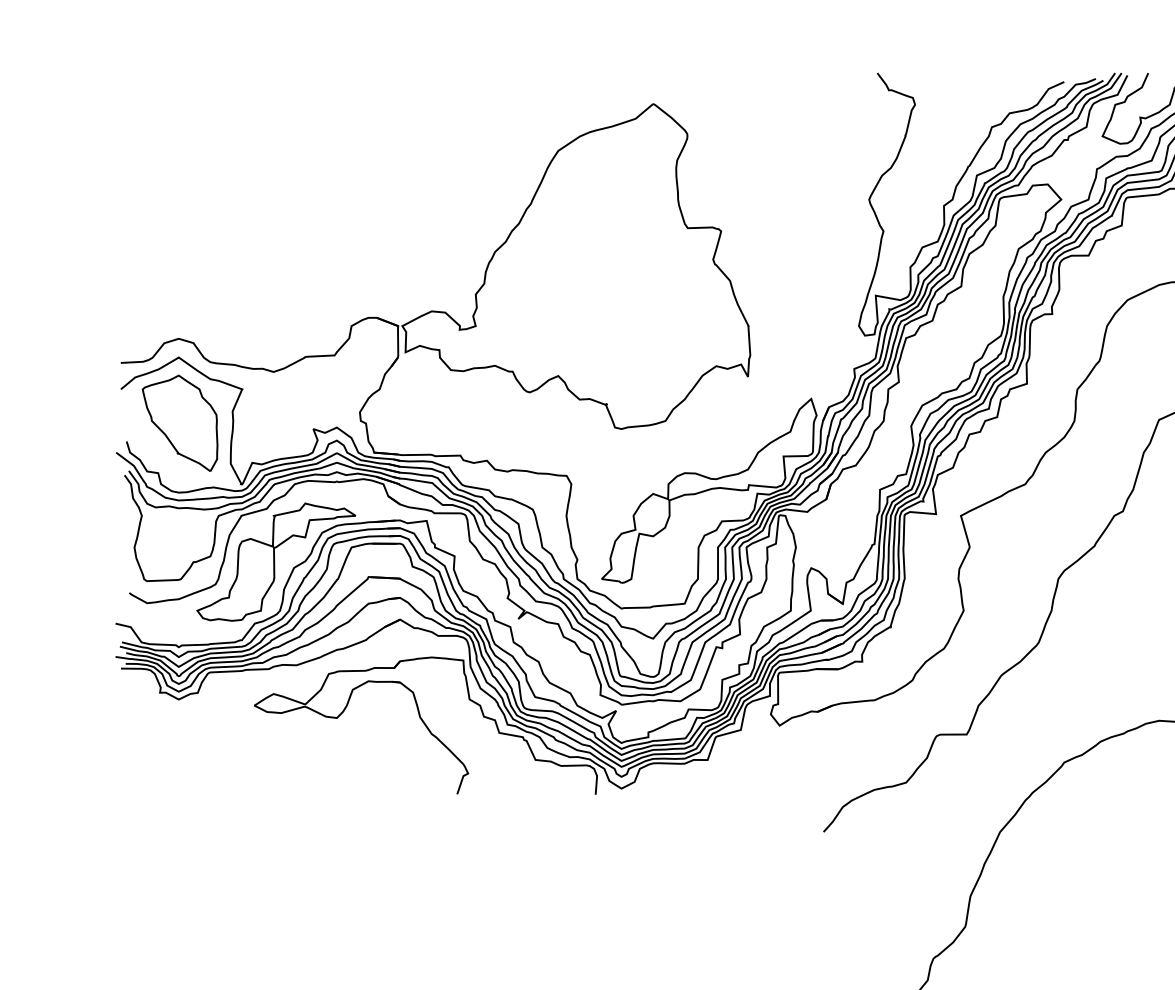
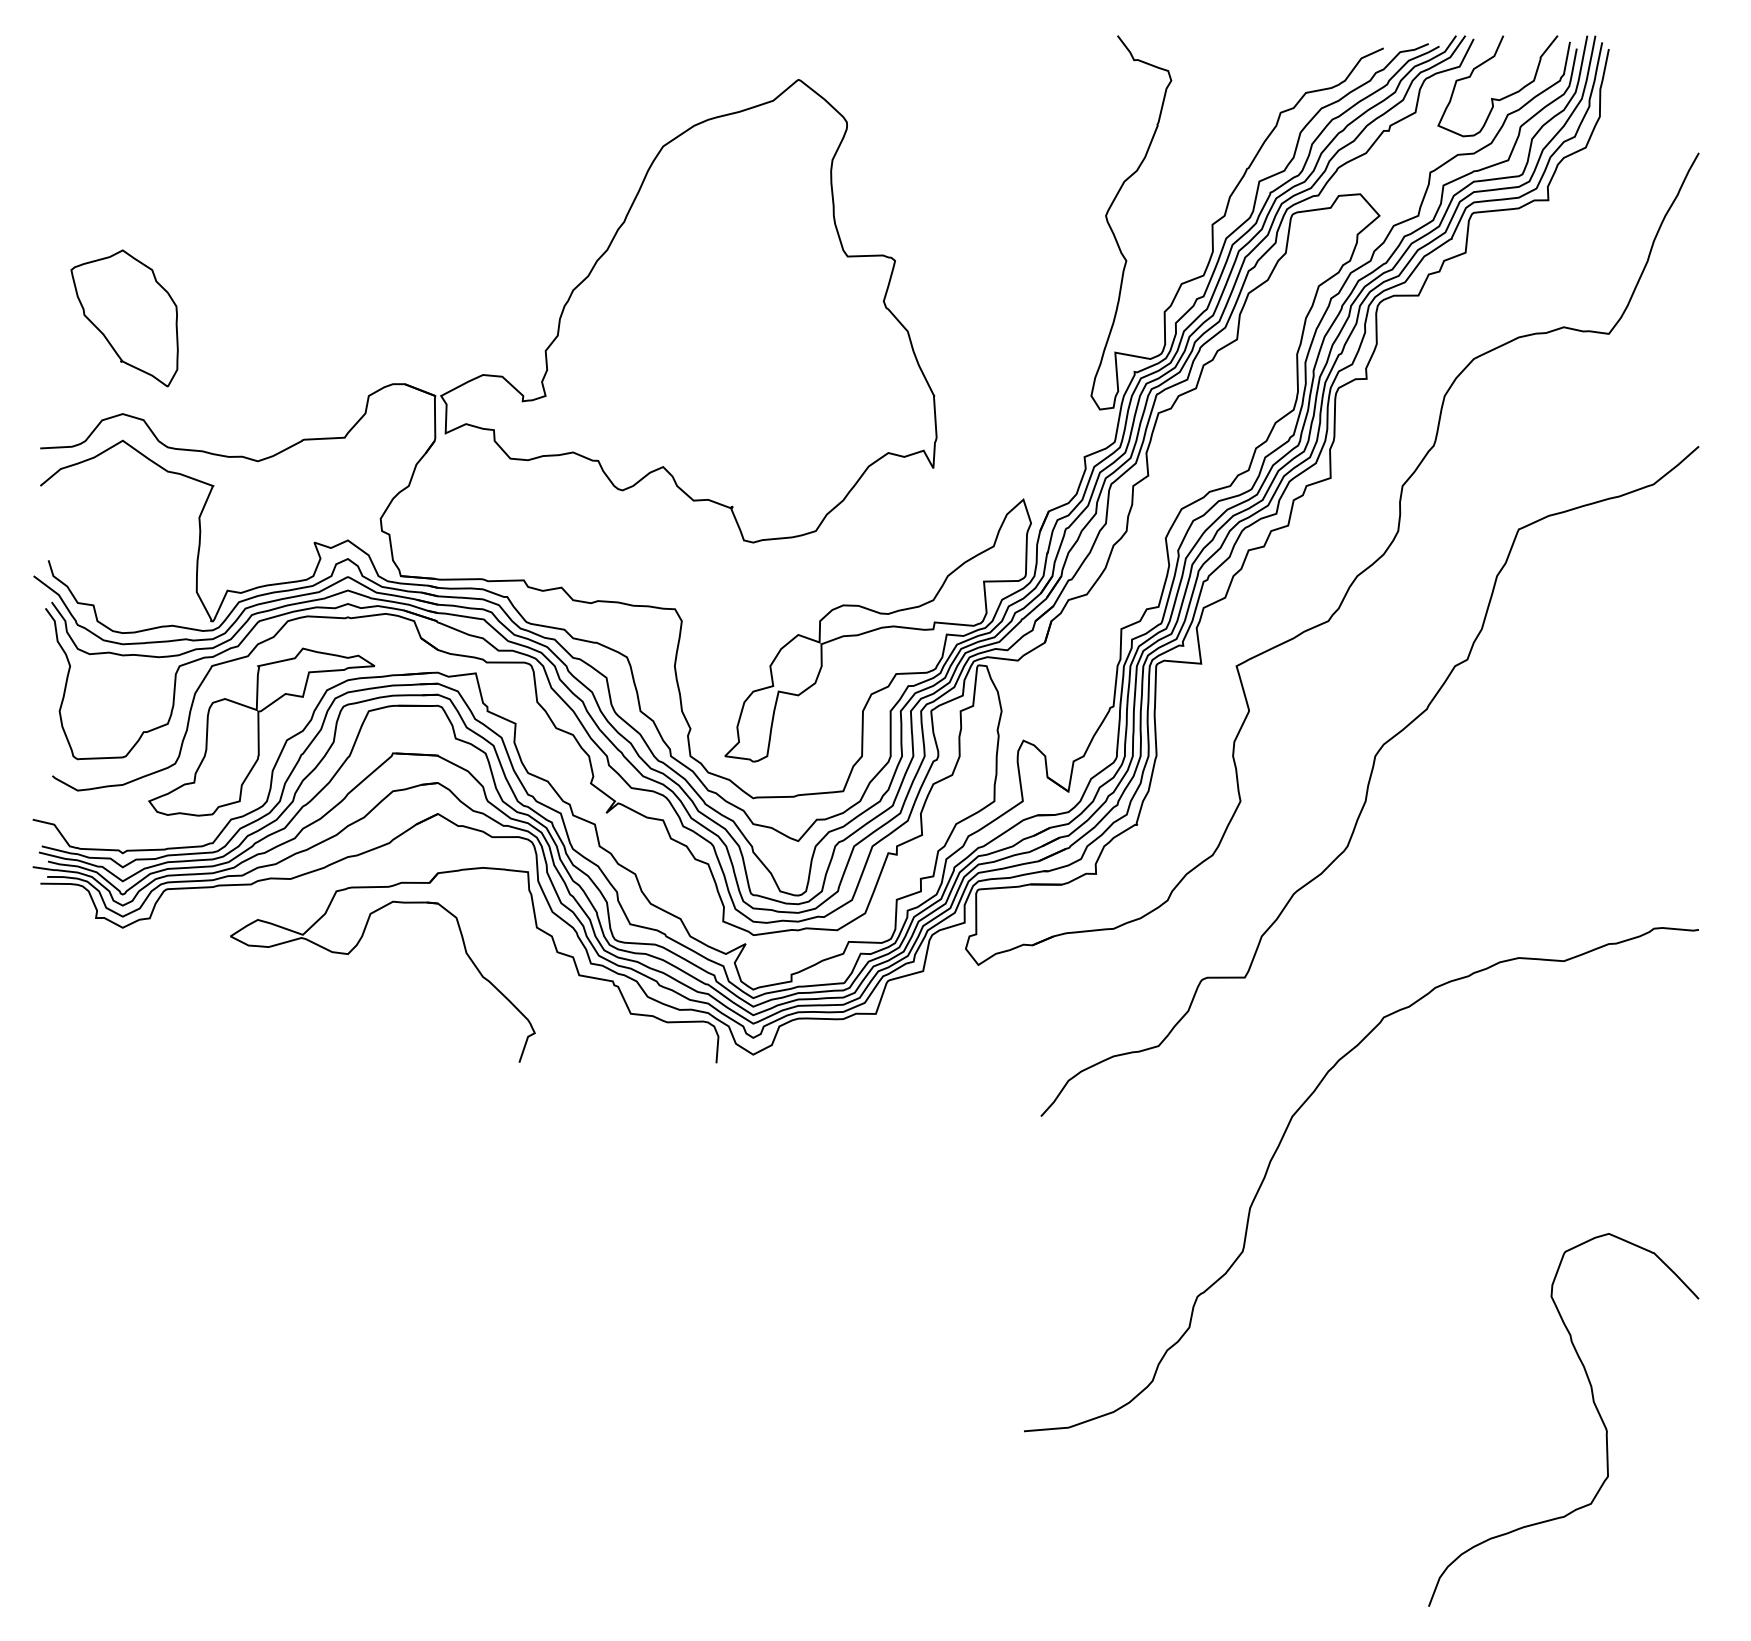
part: (180, 423) -> (124, 318), moved

